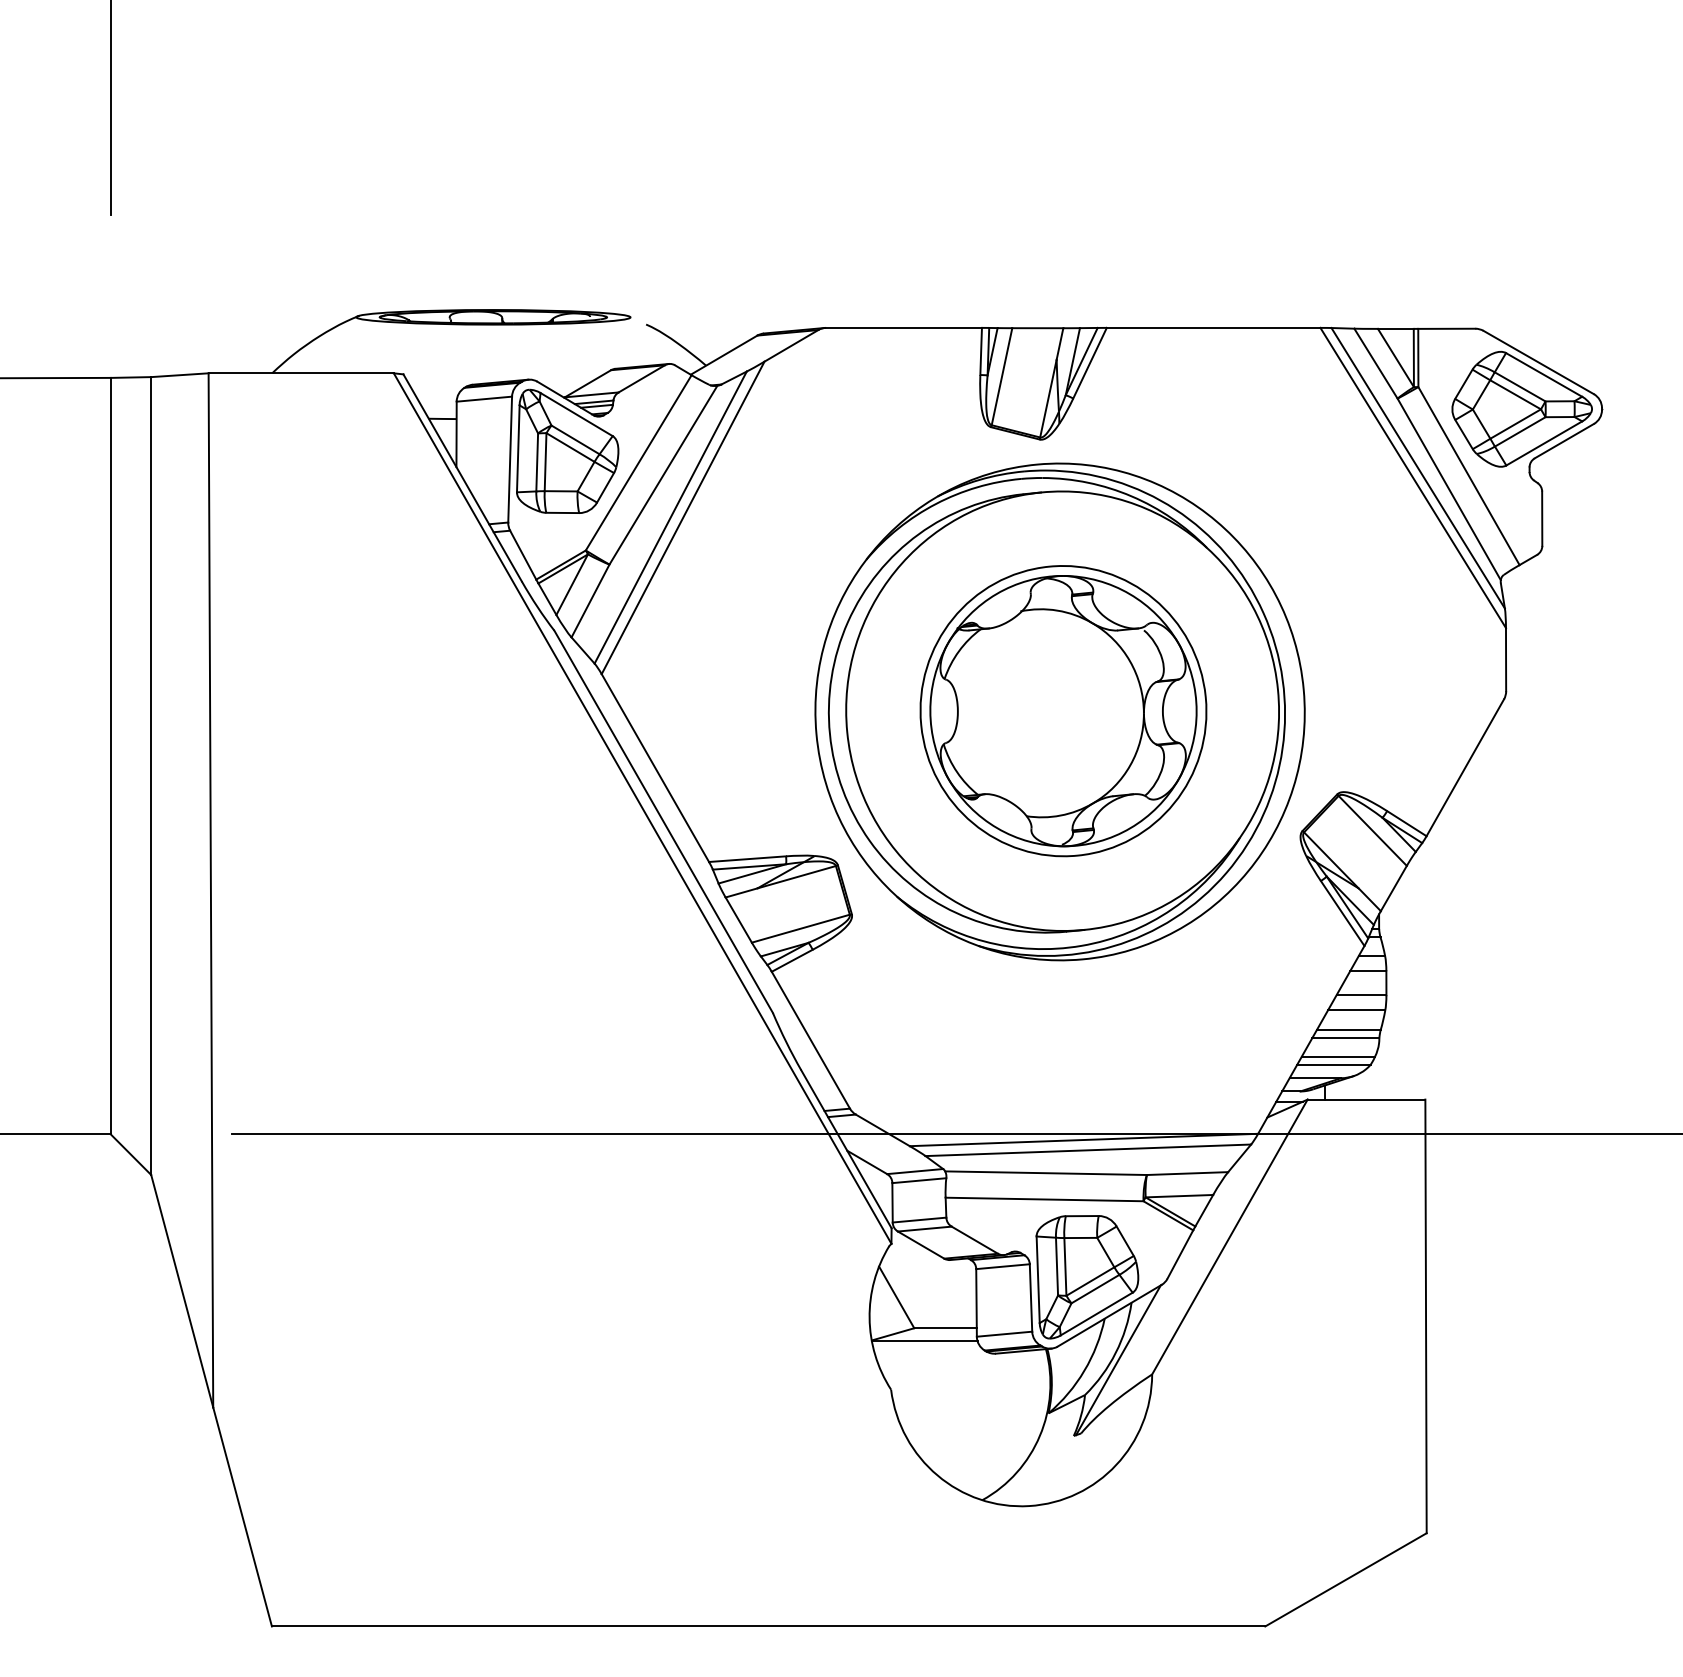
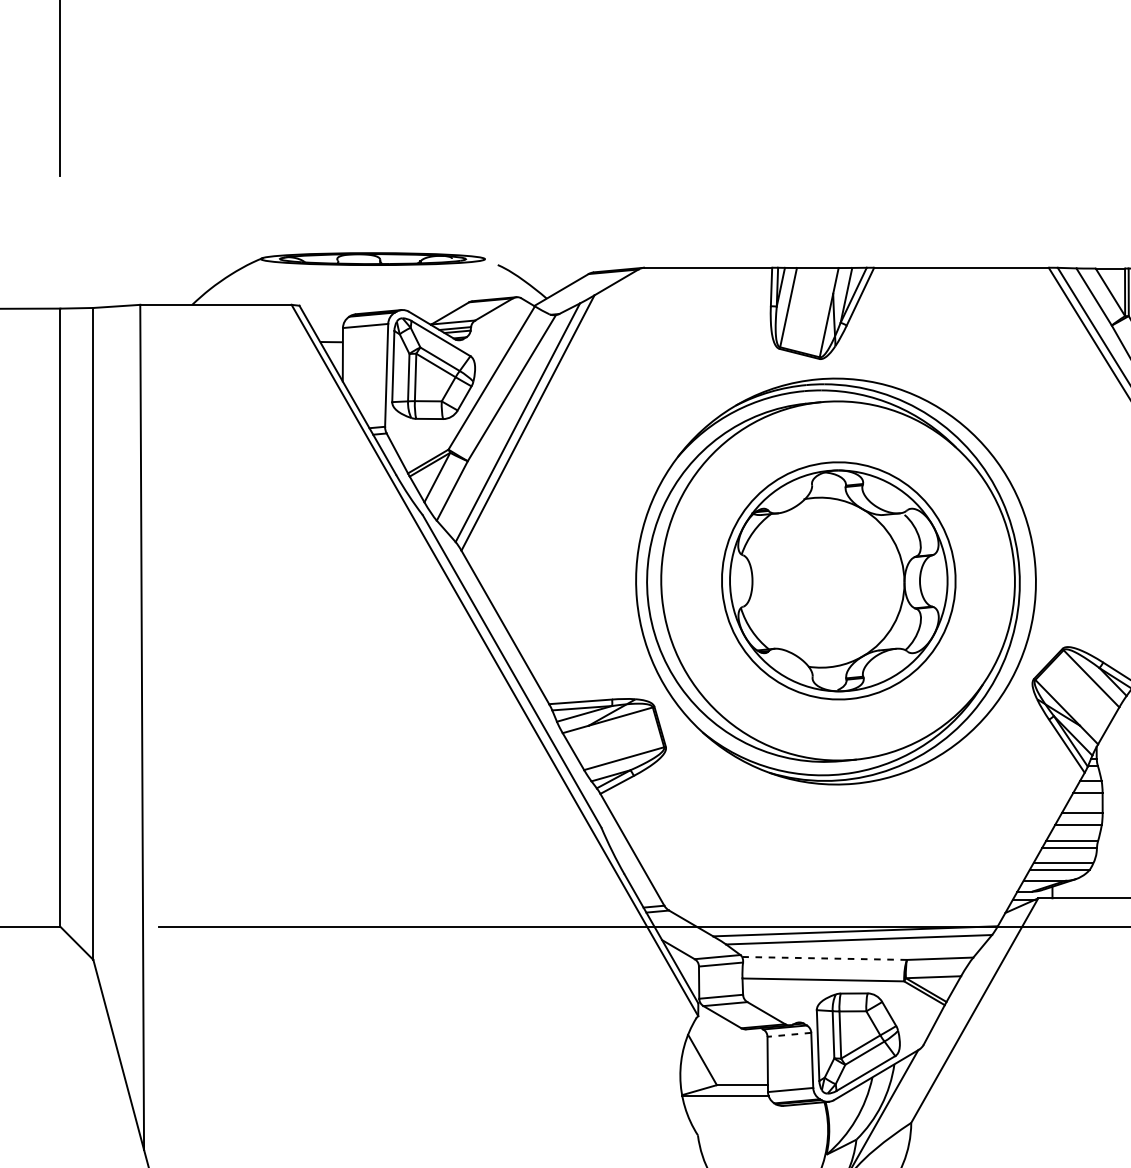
line: (1046, 1173) -> (824, 958), solid -> dashed
line: (1003, 1266) -> (789, 1034), solid -> dashed

